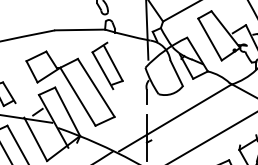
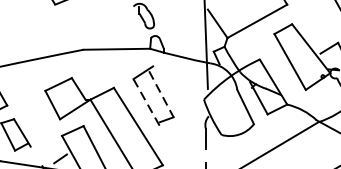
line: (113, 63) -> (161, 93), solid -> dashed
line: (103, 71) -> (148, 104), solid -> dashed

